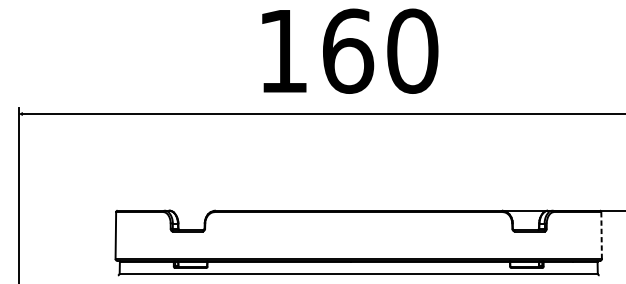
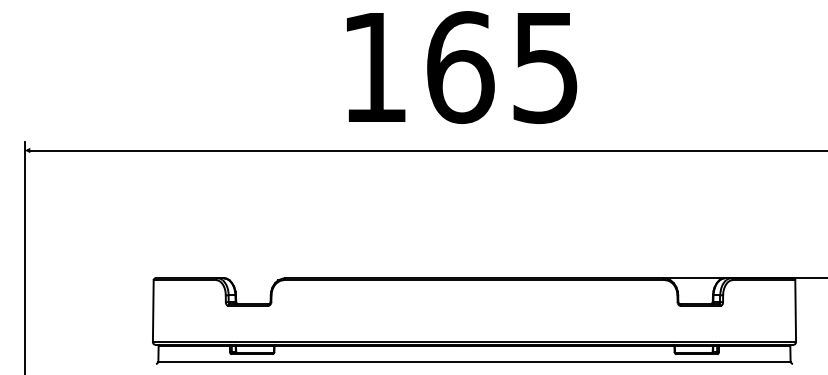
text: (412, 51) -> (545, 67), 160 -> 165
line: (601, 235) -> (795, 311), dashed -> solid

